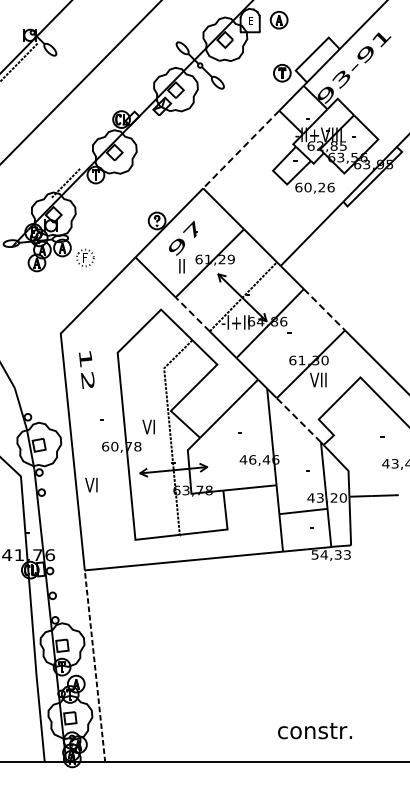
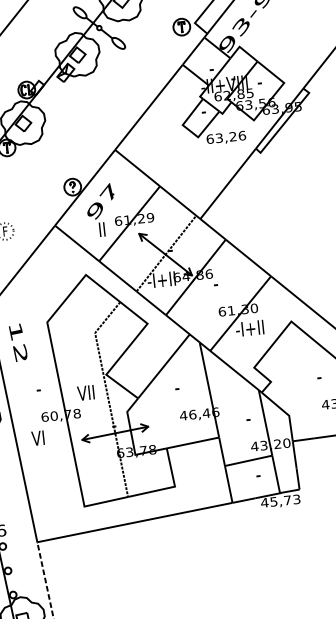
line: (241, 149) -> (149, 107), dashed -> solid
text: (307, 187) -> (218, 138), 60,26 -> 63,26
line: (324, 309) -> (248, 257), dashed -> solid
line: (192, 314) -> (117, 276), dashed -> solid
text: (318, 379) -> (249, 327), VII -> -I+II
line: (298, 420) -> (234, 370), dashed -> solid
text: (148, 426) -> (85, 392), VI -> VII
text: (91, 484) -> (38, 437), moved
text: (326, 554) -> (276, 501), 54,33 -> 45,73

